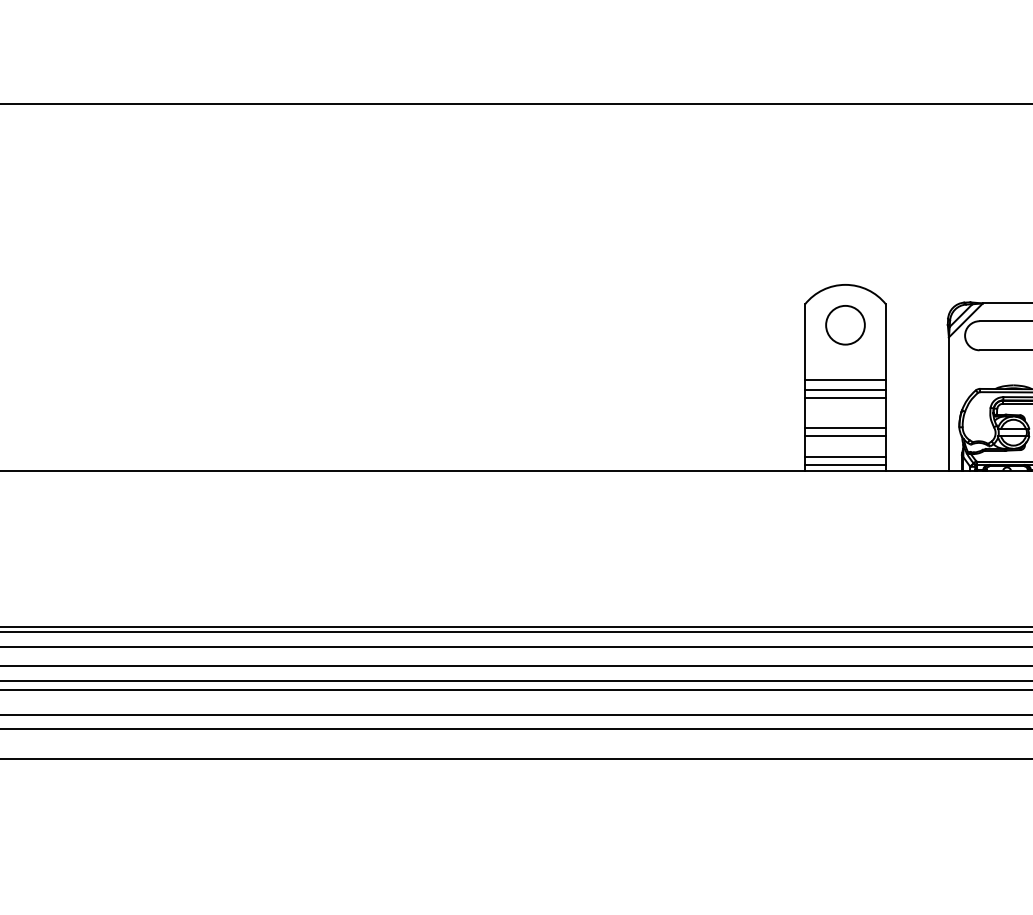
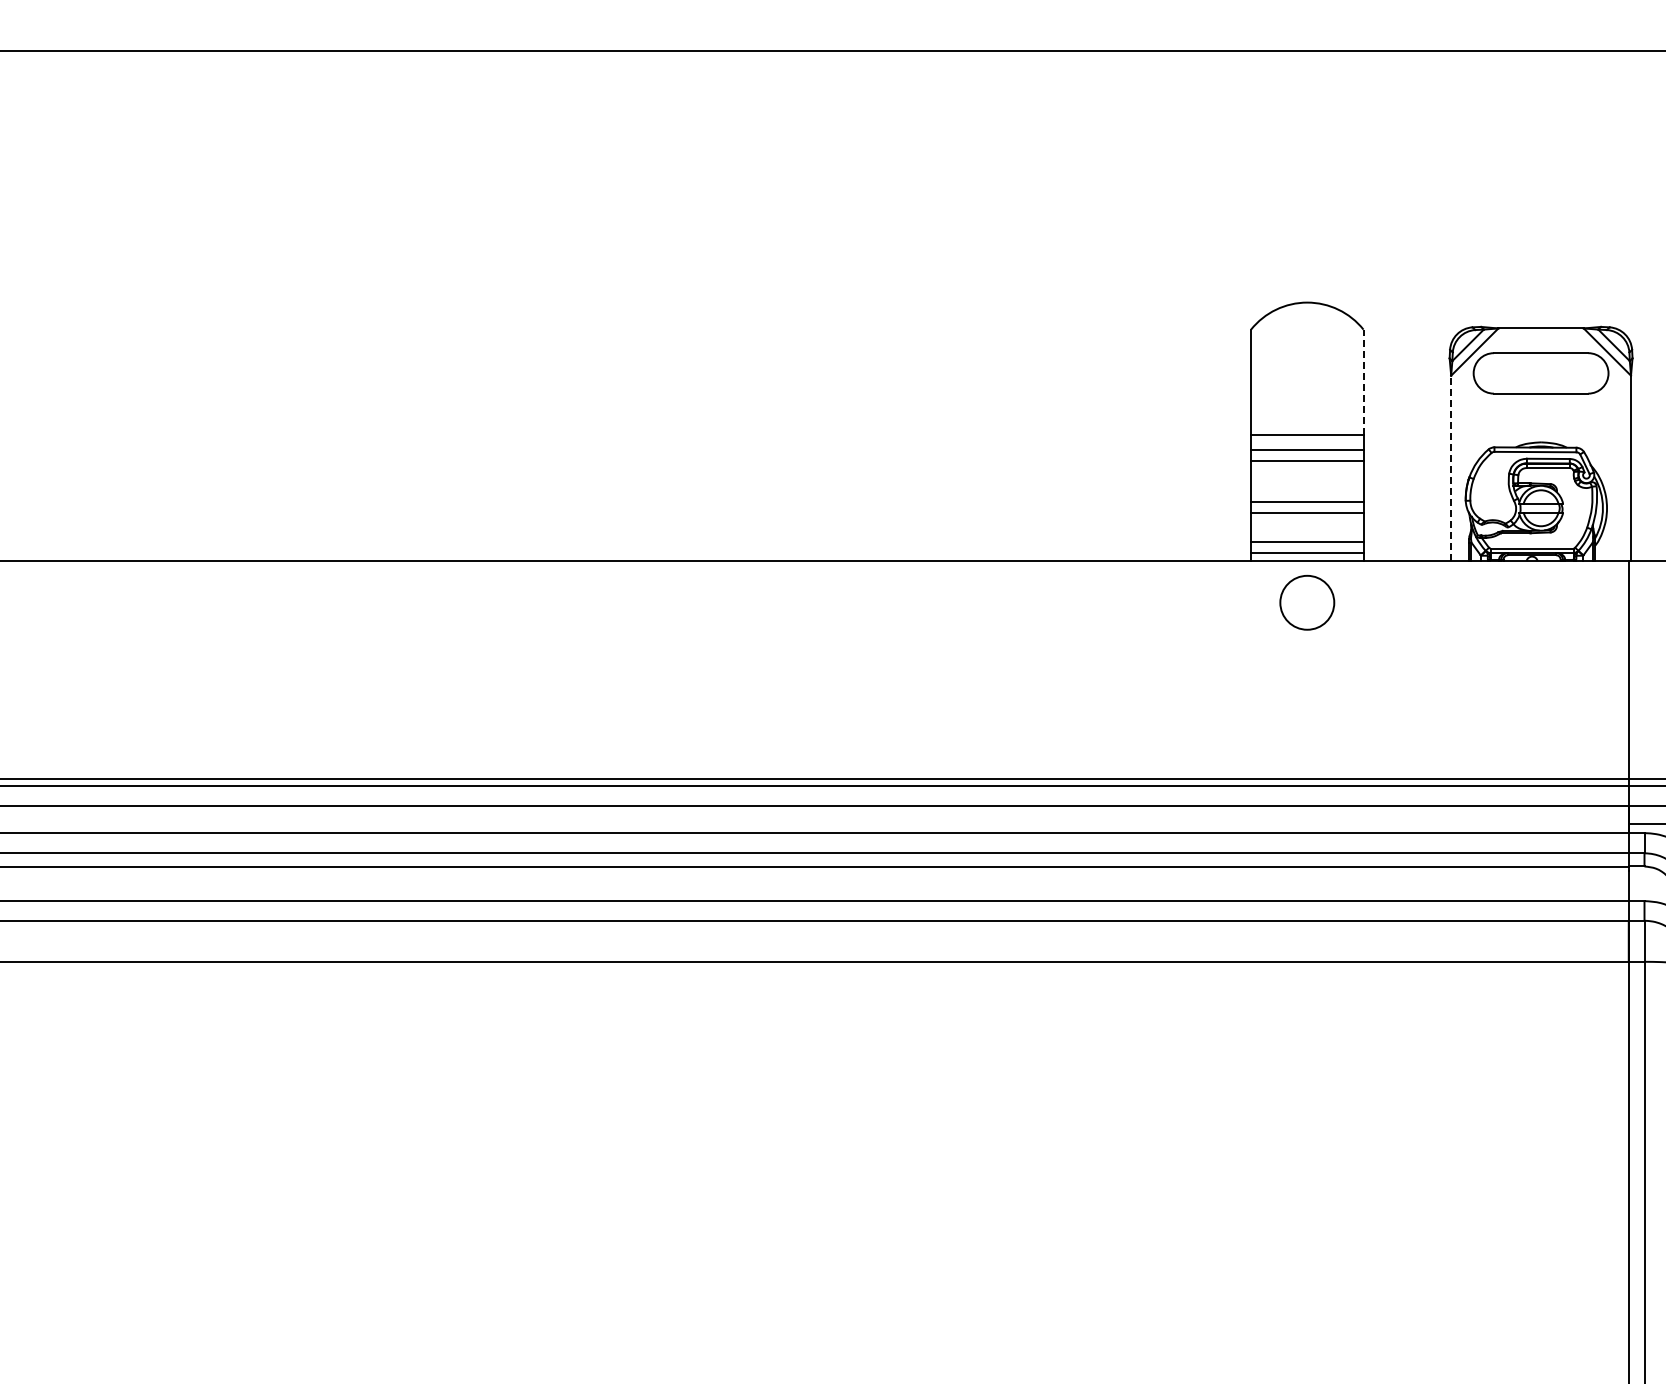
circle: (845, 325) -> (1307, 602), moved
line: (885, 342) -> (1363, 382), solid -> dashed
line: (949, 404) -> (1451, 468), solid -> dashed

